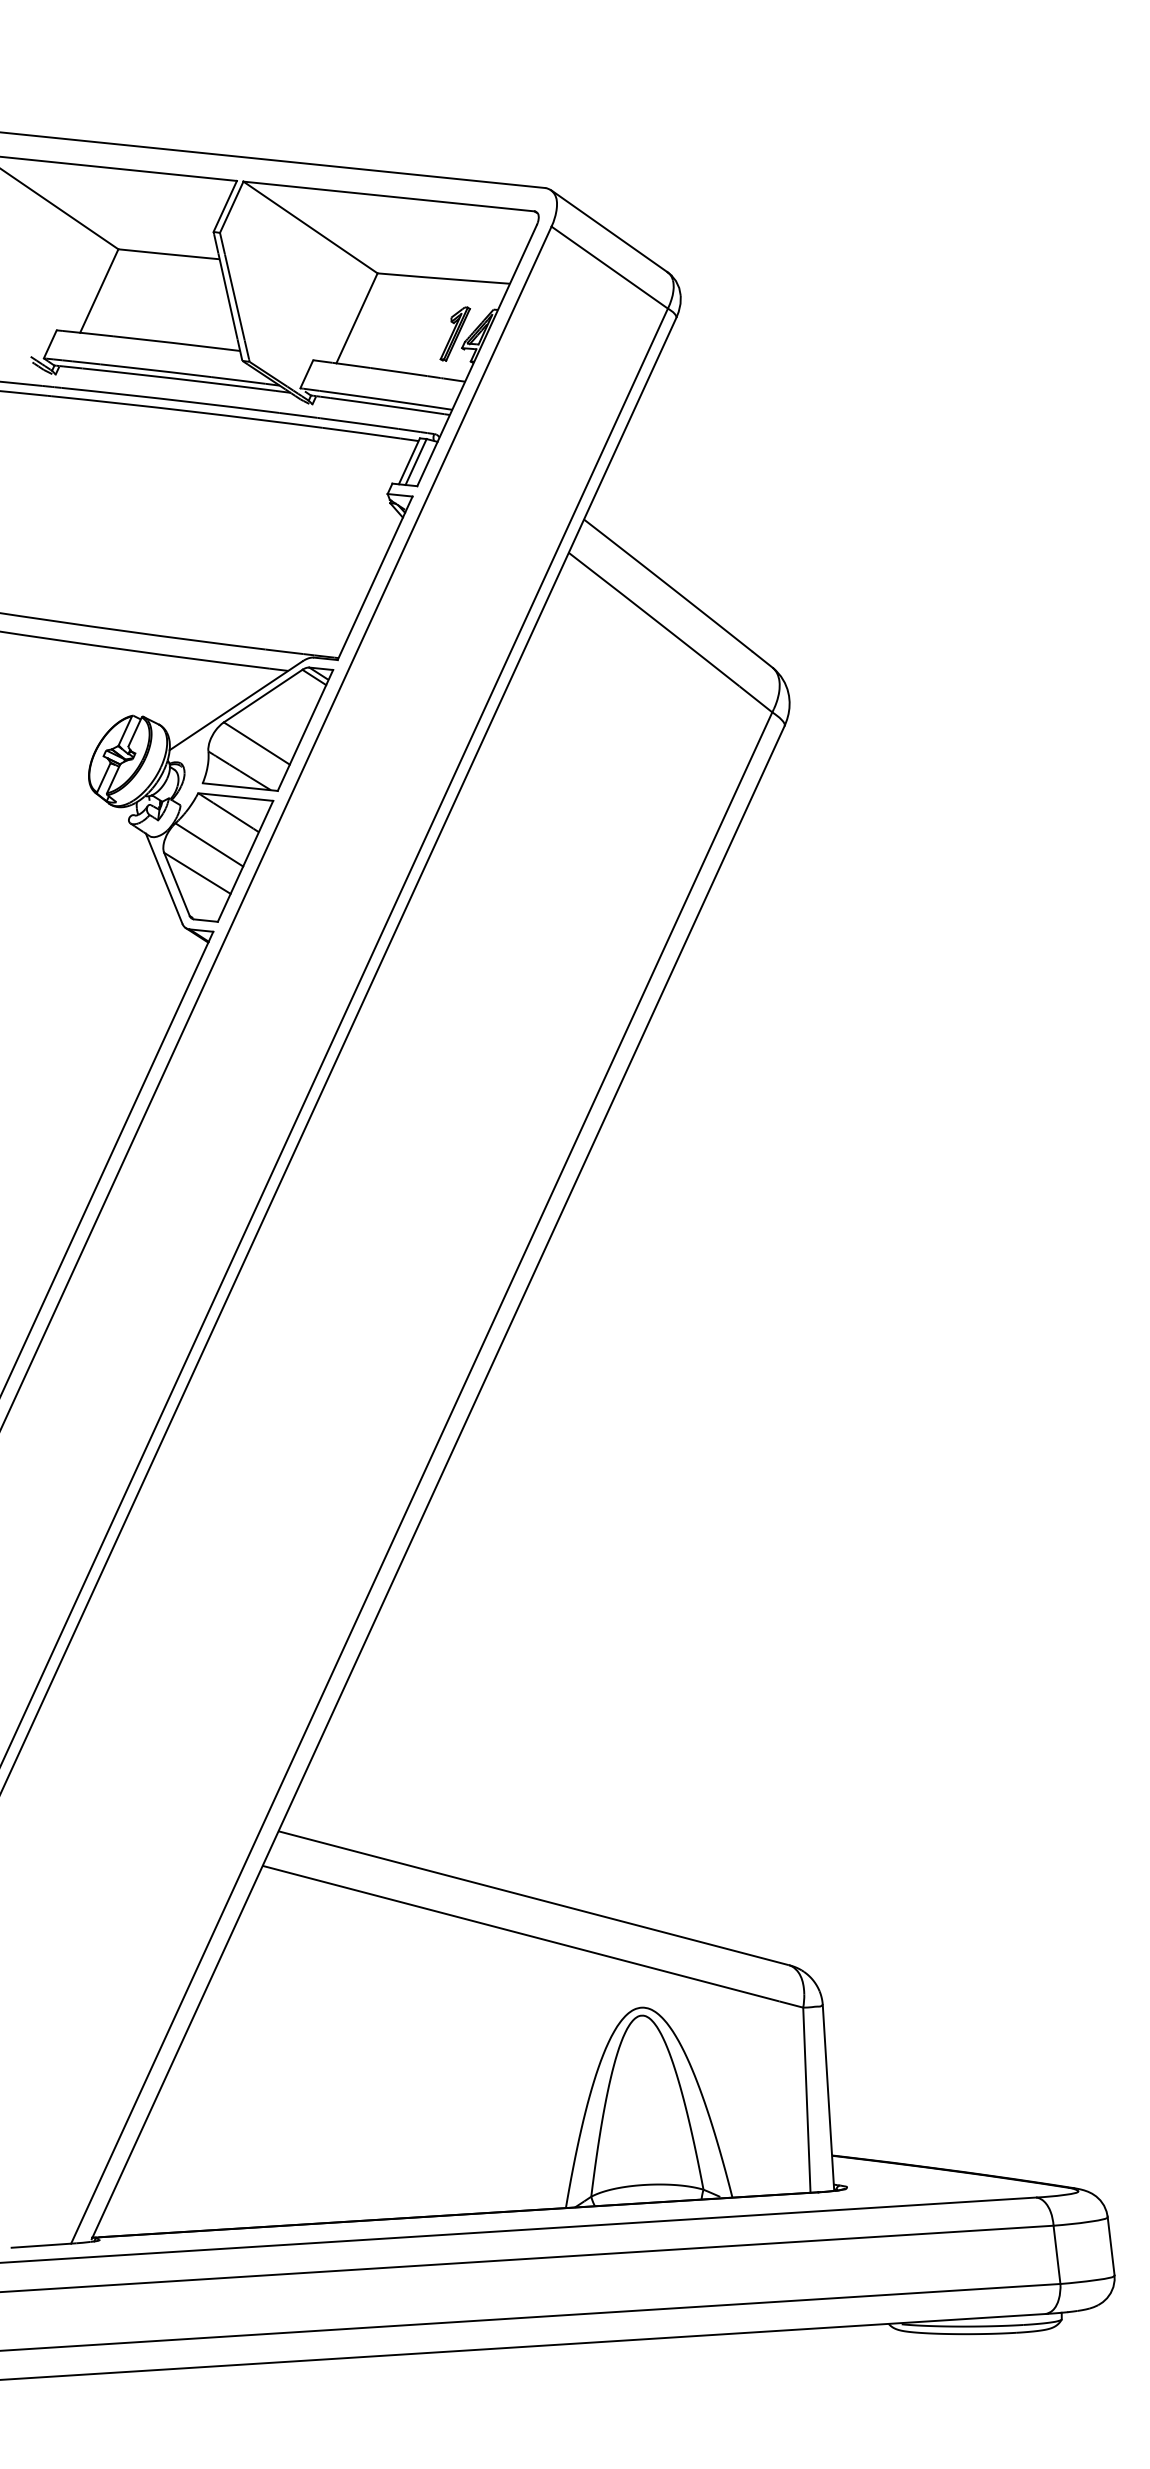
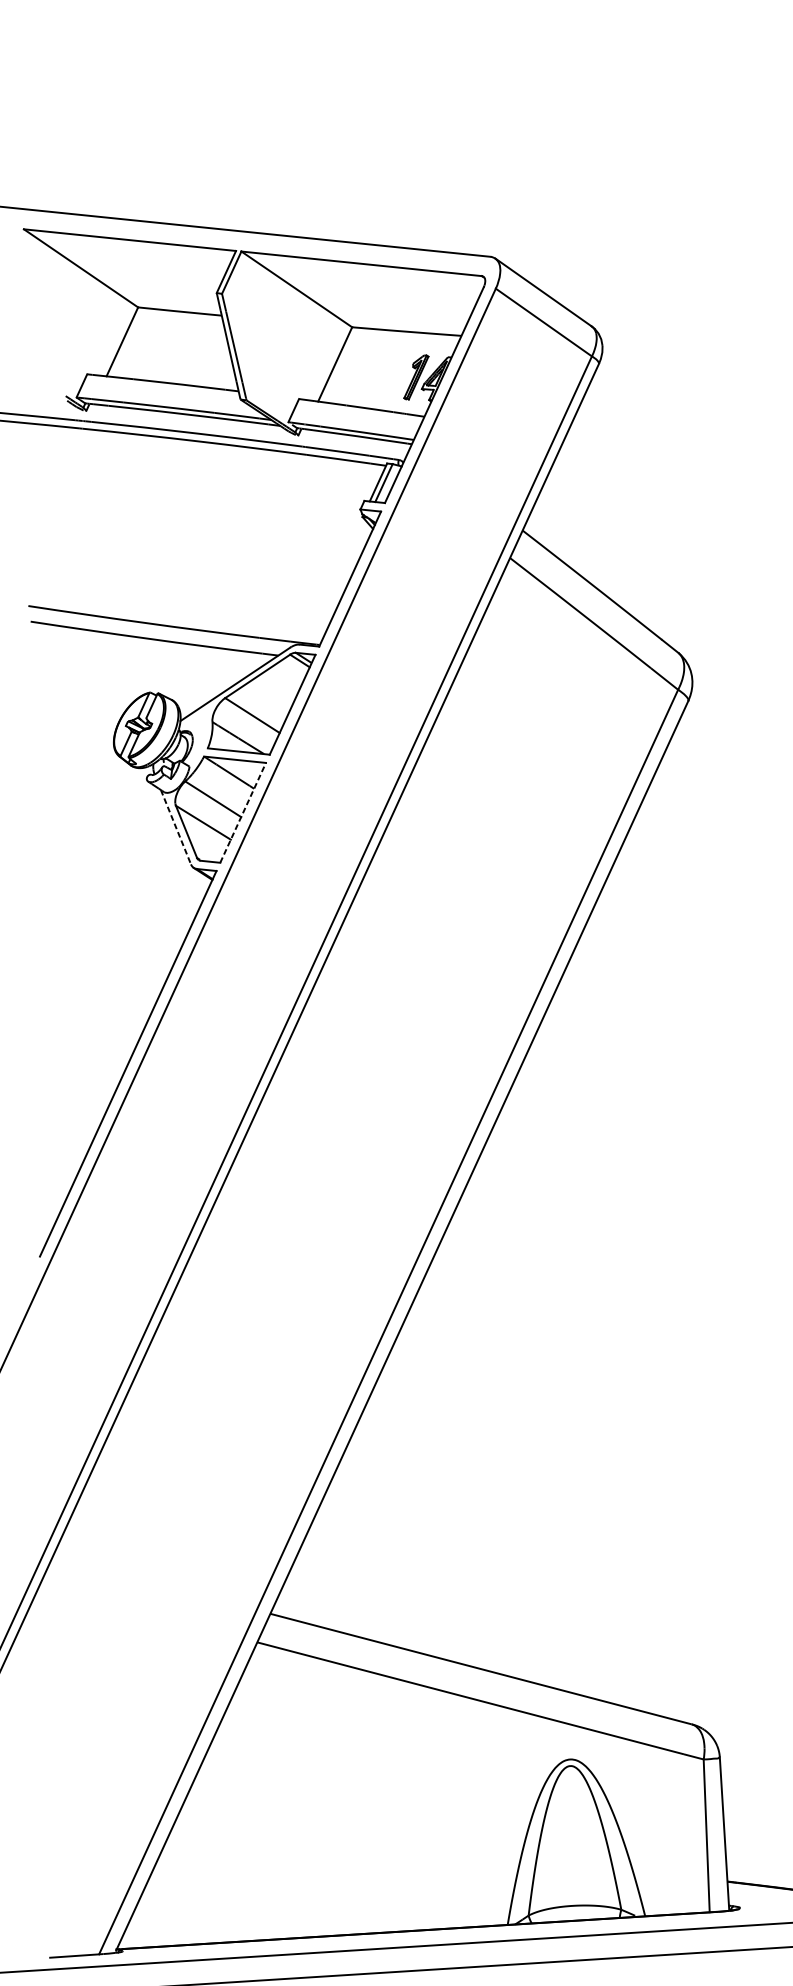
line: (245, 861) -> (243, 812), solid -> dashed
line: (164, 878) -> (176, 827), solid -> dashed

